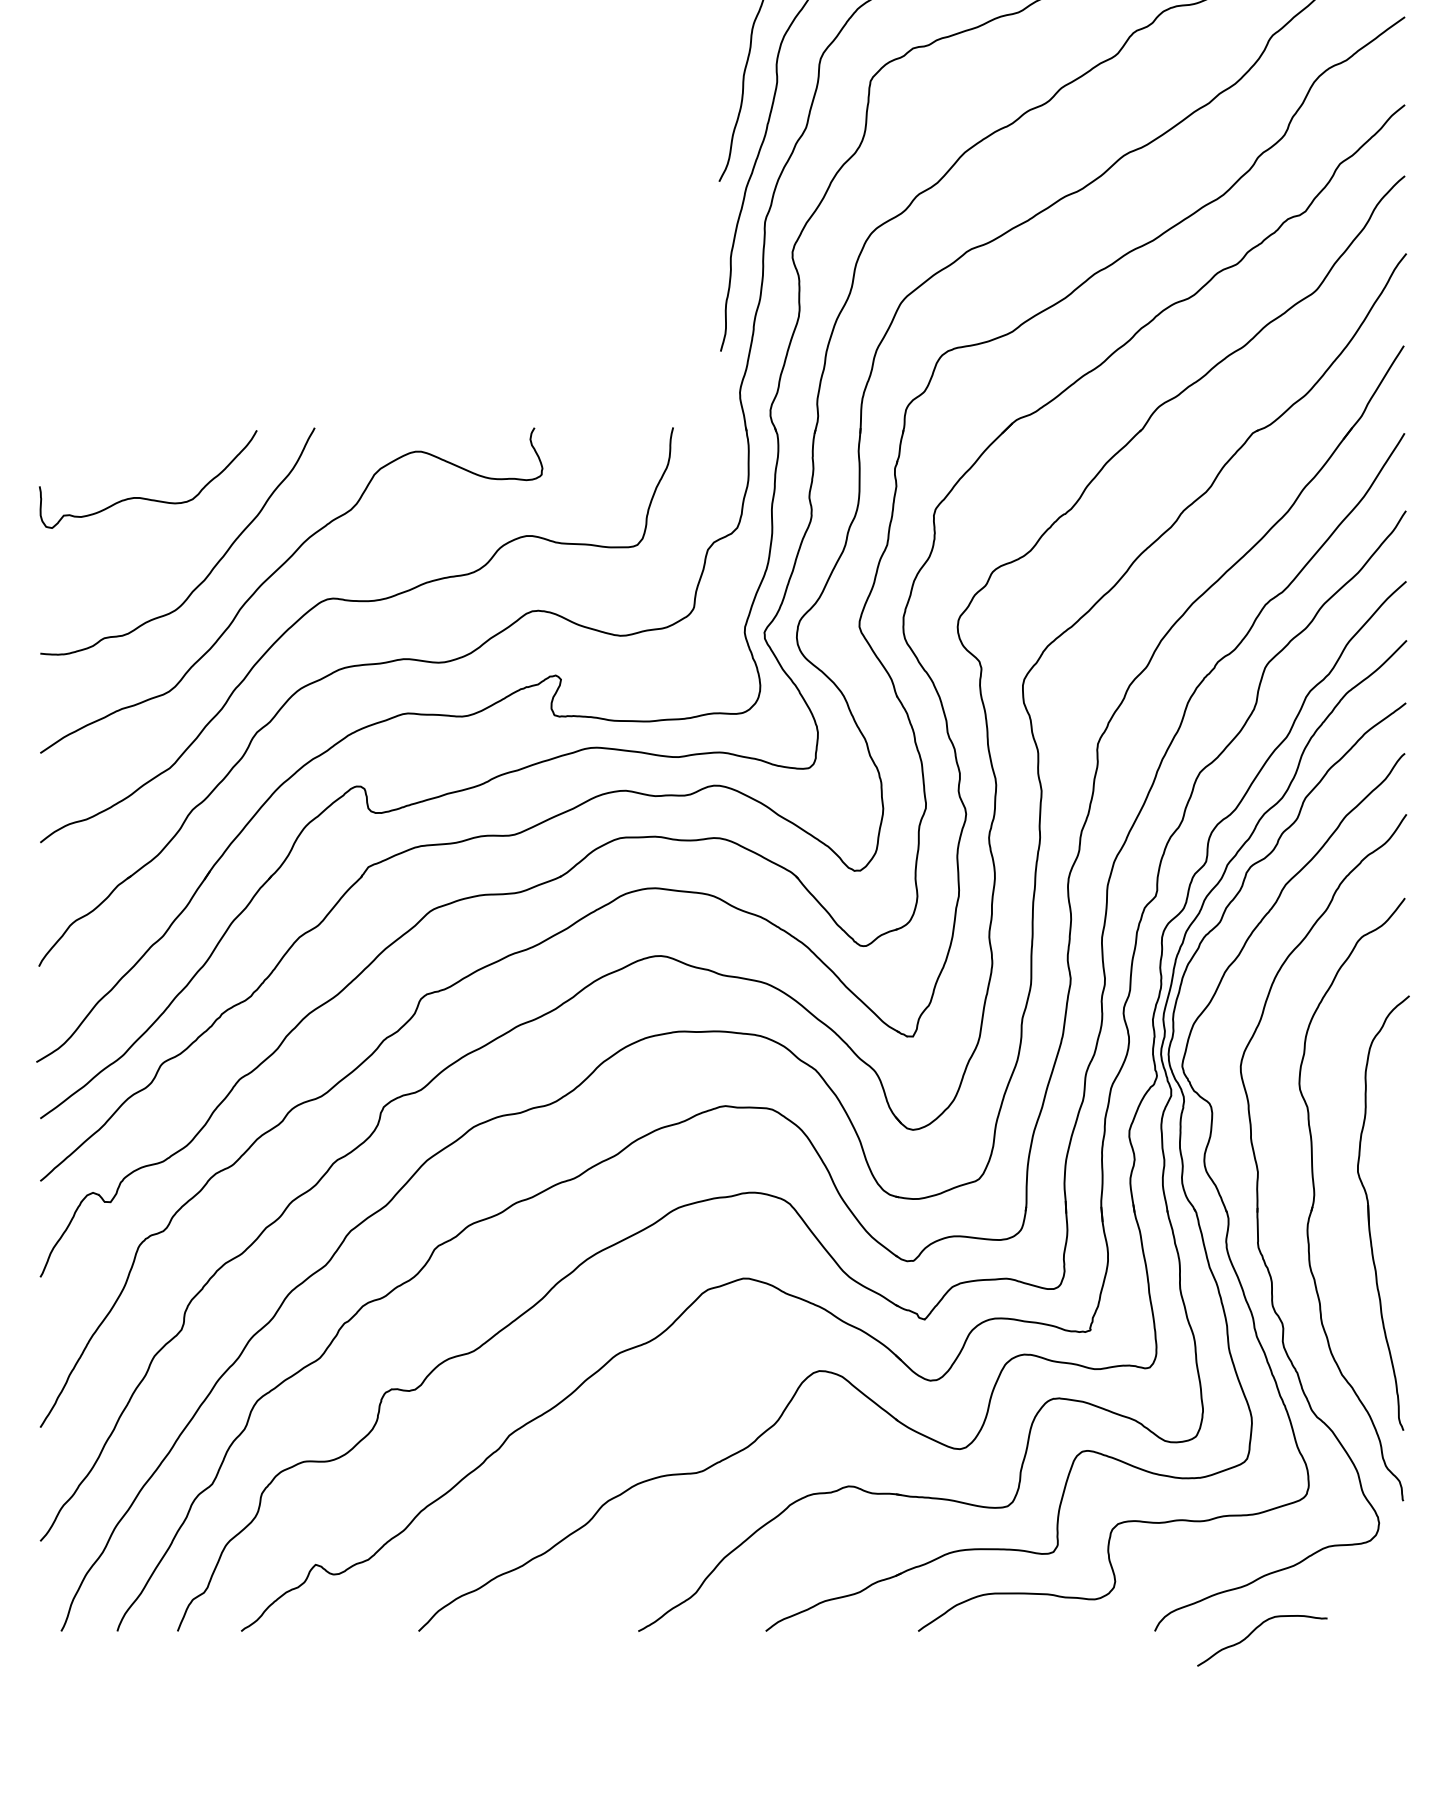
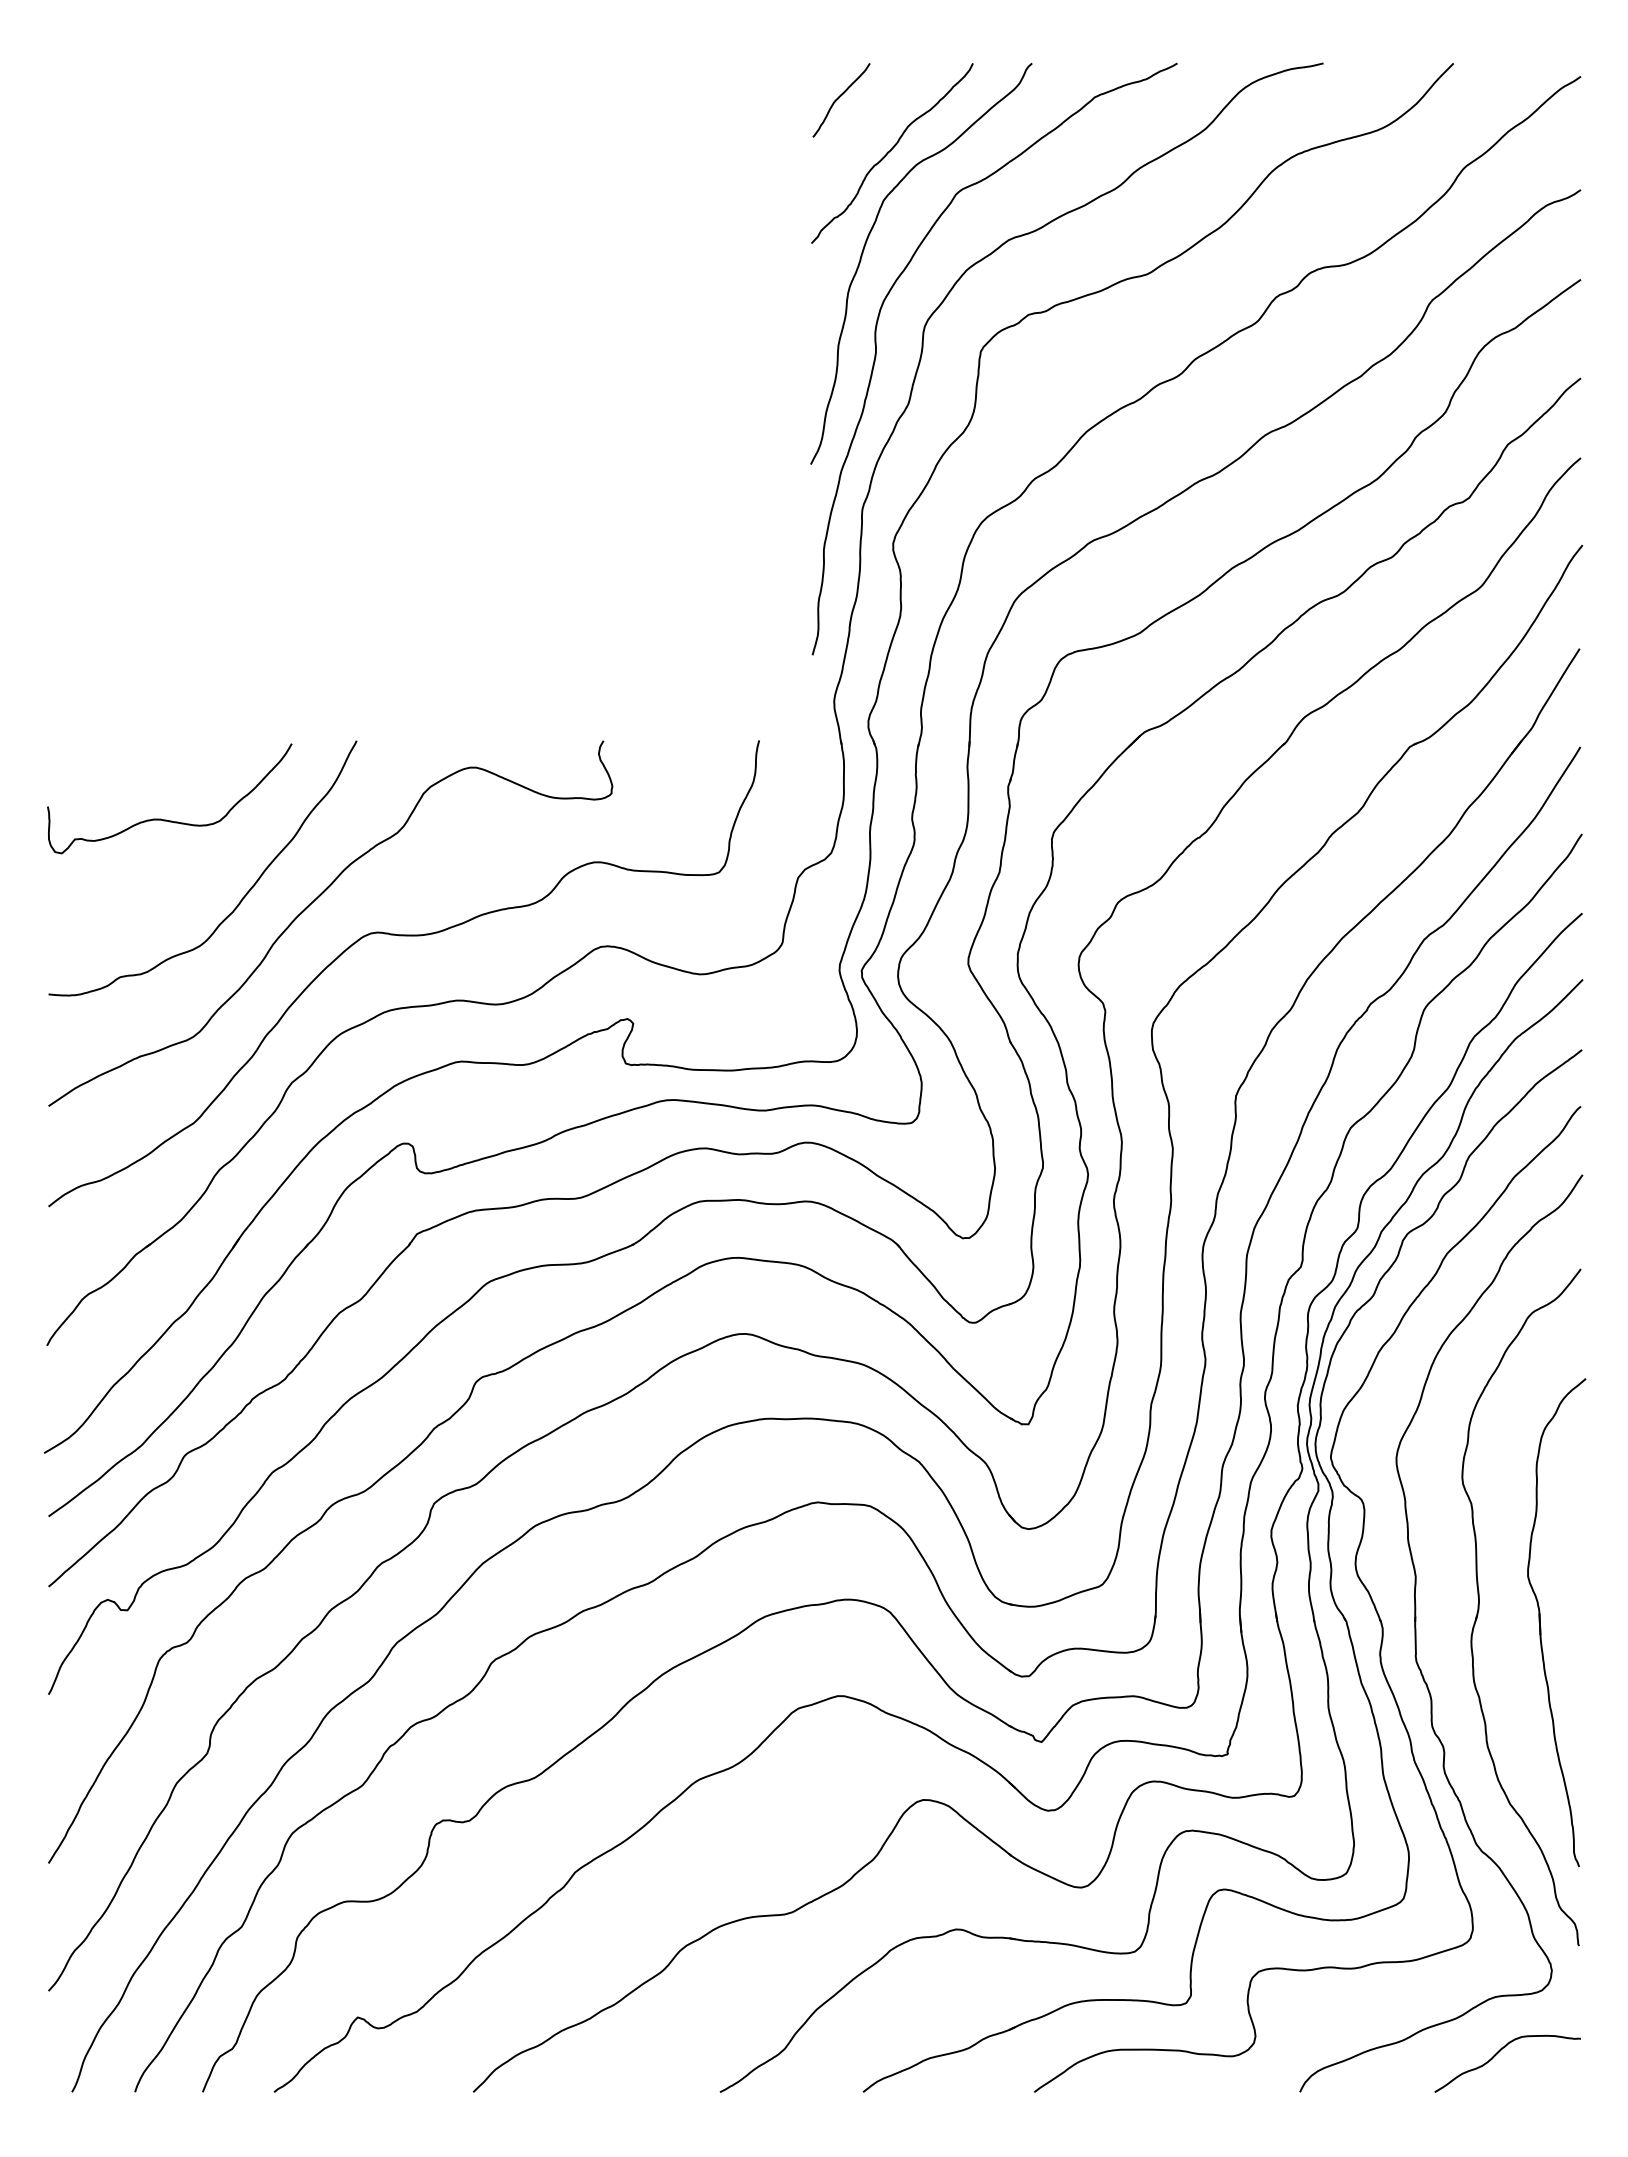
curve: (1254, 1631) -> (1498, 2053), moved

